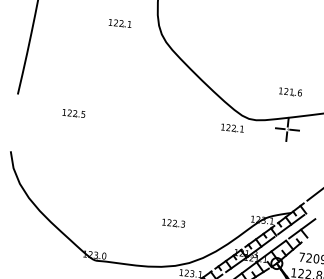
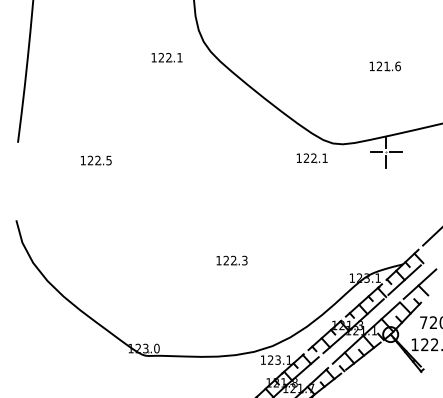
part: (119, 23) -> (166, 57), moved
part: (290, 91) -> (384, 66), moved
part: (173, 223) -> (231, 260), moved

